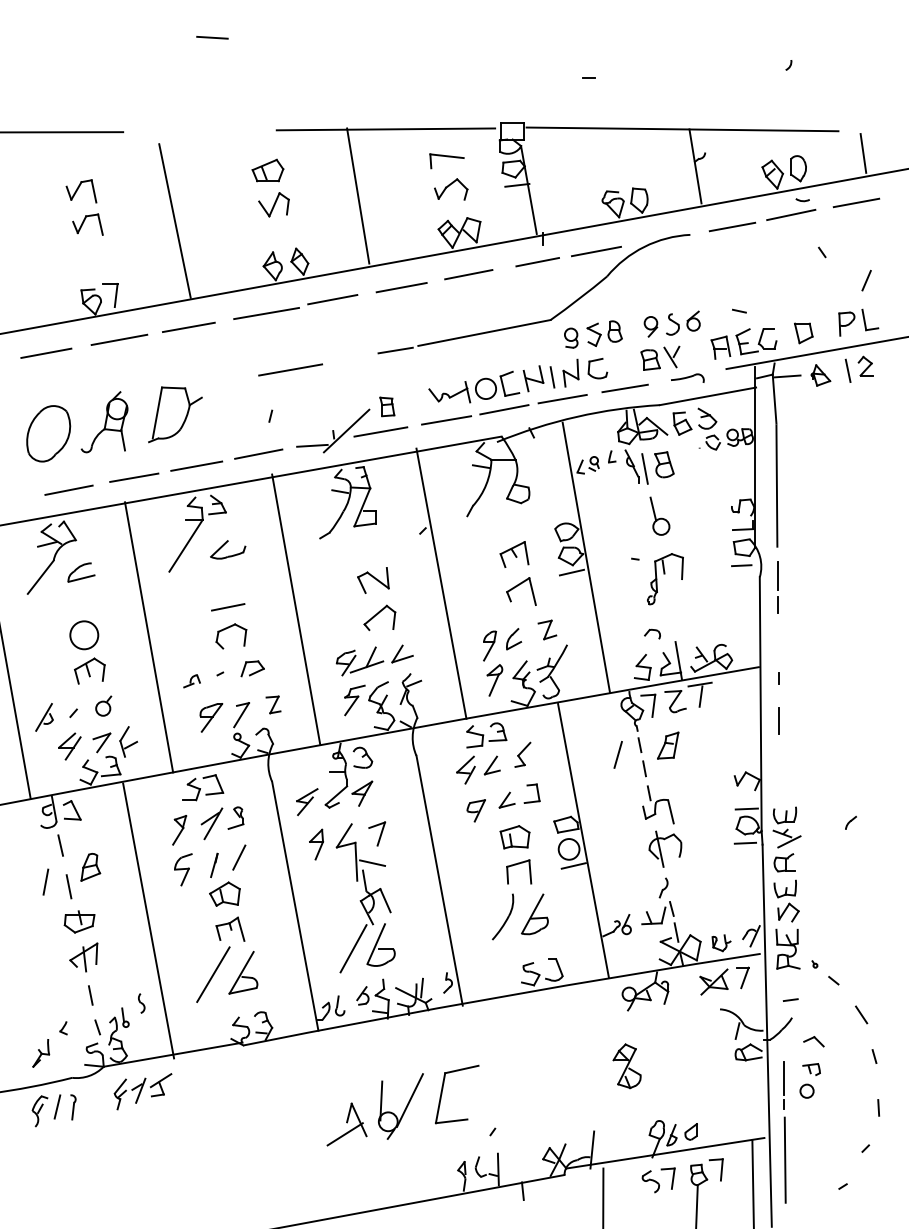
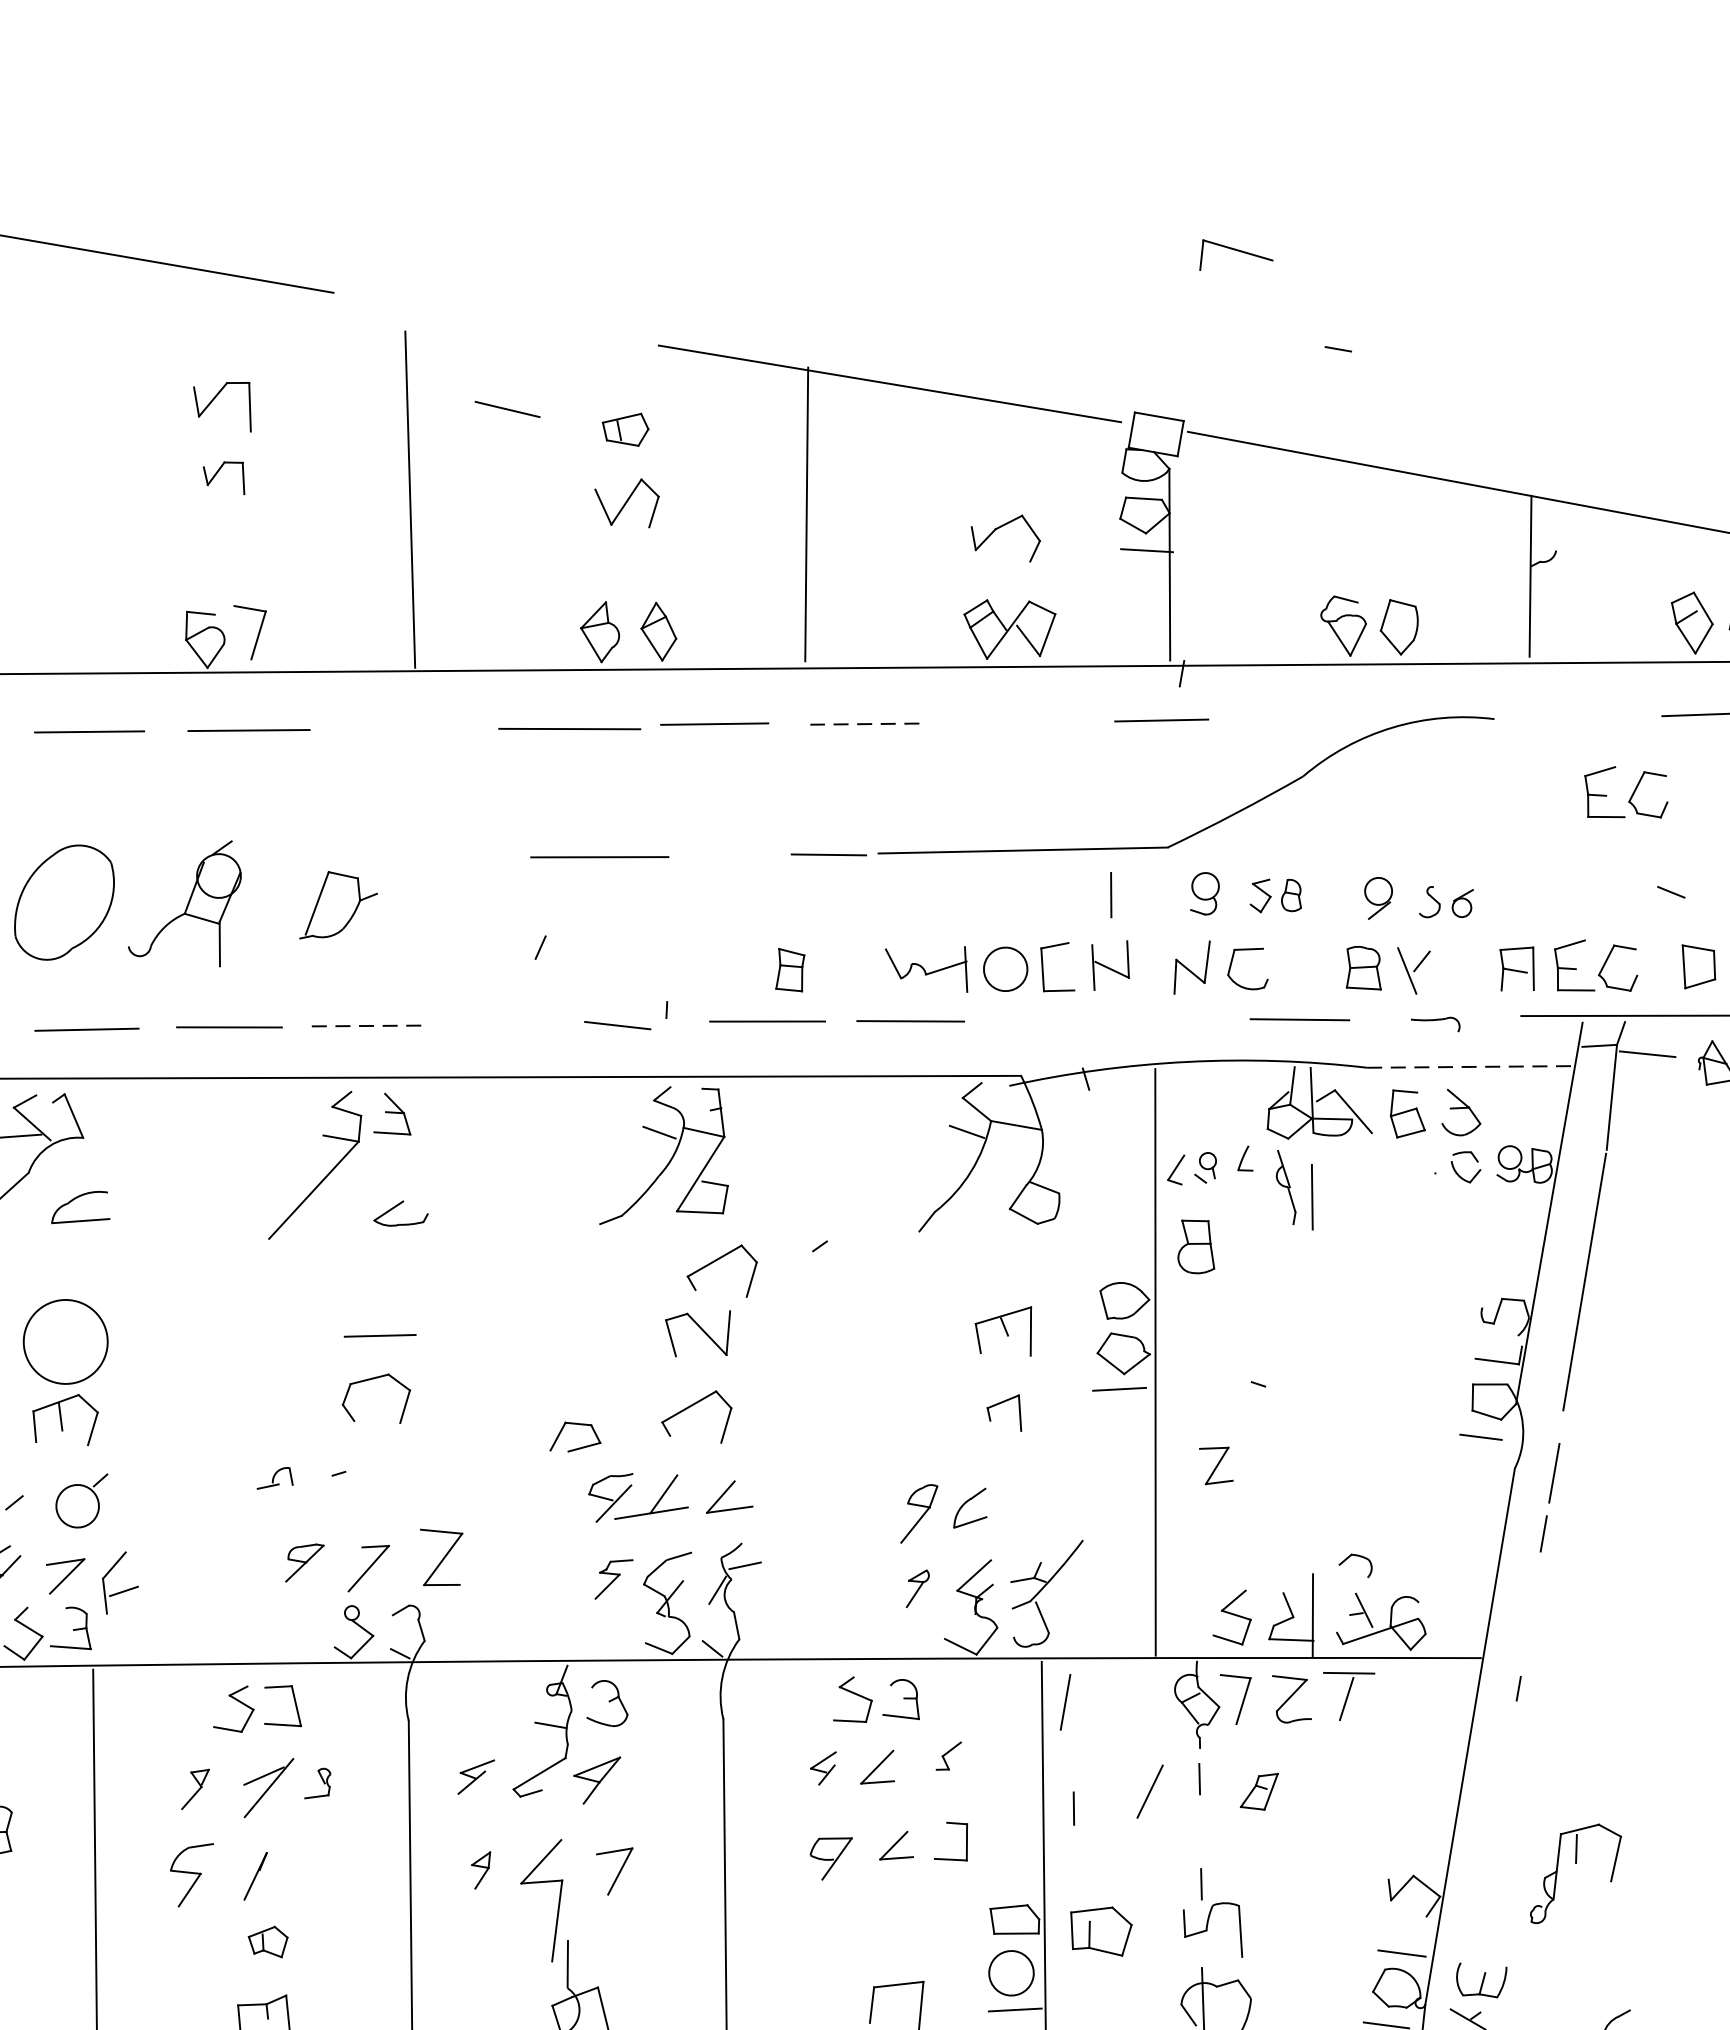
line: (212, 37) -> (507, 408), moved
part: (446, 161) -> (1234, 261), moved
part: (267, 170) -> (624, 427), size x0.7
part: (87, 224) -> (224, 474), size x0.7
line: (732, 226) -> (1586, 716), removed
line: (595, 251) -> (1287, 719), removed
part: (756, 259) -> (1625, 795), added
line: (468, 274) -> (1010, 721), removed
line: (401, 287) -> (864, 723), solid -> dashed
line: (739, 310) -> (1671, 890), moved
part: (683, 322) -> (1447, 901), size x0.7
line: (188, 327) -> (399, 729), removed
part: (604, 333) -> (1276, 895), size x0.7
line: (552, 377) -> (1111, 895), moved
part: (687, 377) -> (1435, 1019), size x0.7
line: (707, 396) -> (1471, 1067), solid -> dashed
line: (562, 398) -> (1163, 1017), removed
line: (504, 409) -> (1037, 1019), removed
part: (175, 414) -> (339, 908), size x0.6
line: (346, 430) -> (695, 1005), removed
line: (258, 453) -> (500, 1021), removed
part: (664, 464) -> (1198, 1245), moved
line: (196, 466) -> (365, 1026), solid -> dashed
part: (659, 515) -> (1325, 1300), removed
part: (379, 548) -> (721, 1267), added
part: (228, 549) -> (402, 1213), size x0.7
part: (665, 579) -> (1575, 1876), moved
line: (441, 583) -> (839, 1364), removed
part: (521, 591) -> (1005, 1410), size x0.6
line: (296, 609) -> (523, 1365), removed
part: (547, 629) -> (1216, 1464), moved
part: (652, 633) -> (1356, 1563), moved
circle: (84, 635) -> (66, 1342), size x1.4
line: (149, 637) -> (202, 1370), removed
part: (252, 668) -> (576, 1438), moved
part: (494, 680) -> (916, 1588), size x0.6
part: (354, 700) -> (612, 1579), size x0.7
part: (273, 704) -> (440, 1557), size x1.6
part: (103, 705) -> (80, 1497), size x1.4
part: (211, 717) -> (304, 1562), size x0.7
line: (778, 720) -> (1064, 1701), moved
part: (668, 745) -> (1259, 1790), size x0.7
part: (522, 754) -> (947, 1755), size x0.6
line: (644, 768) -> (1073, 1807), moved
part: (465, 769) -> (821, 1766), size x0.6
part: (307, 802) -> (475, 1777), size x0.7
part: (235, 817) -> (318, 1782), size x0.7
part: (179, 830) -> (194, 1789), size x0.7
part: (514, 837) -> (1098, 1929), moved
part: (316, 844) -> (479, 1869), size x0.6
line: (239, 857) -> (311, 1868), removed
line: (372, 862) -> (591, 1928), removed
part: (224, 893) -> (266, 1939), size x0.6

